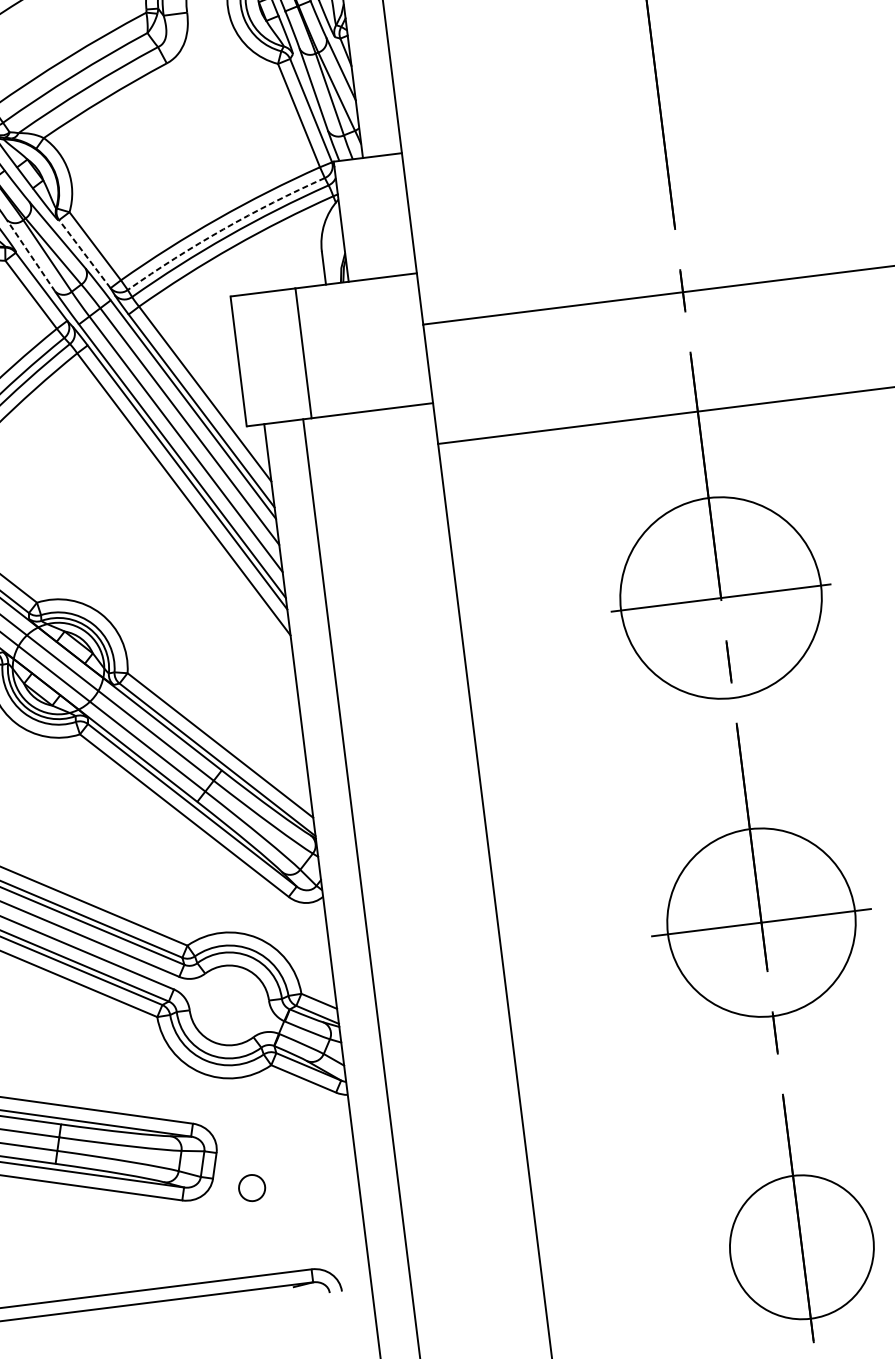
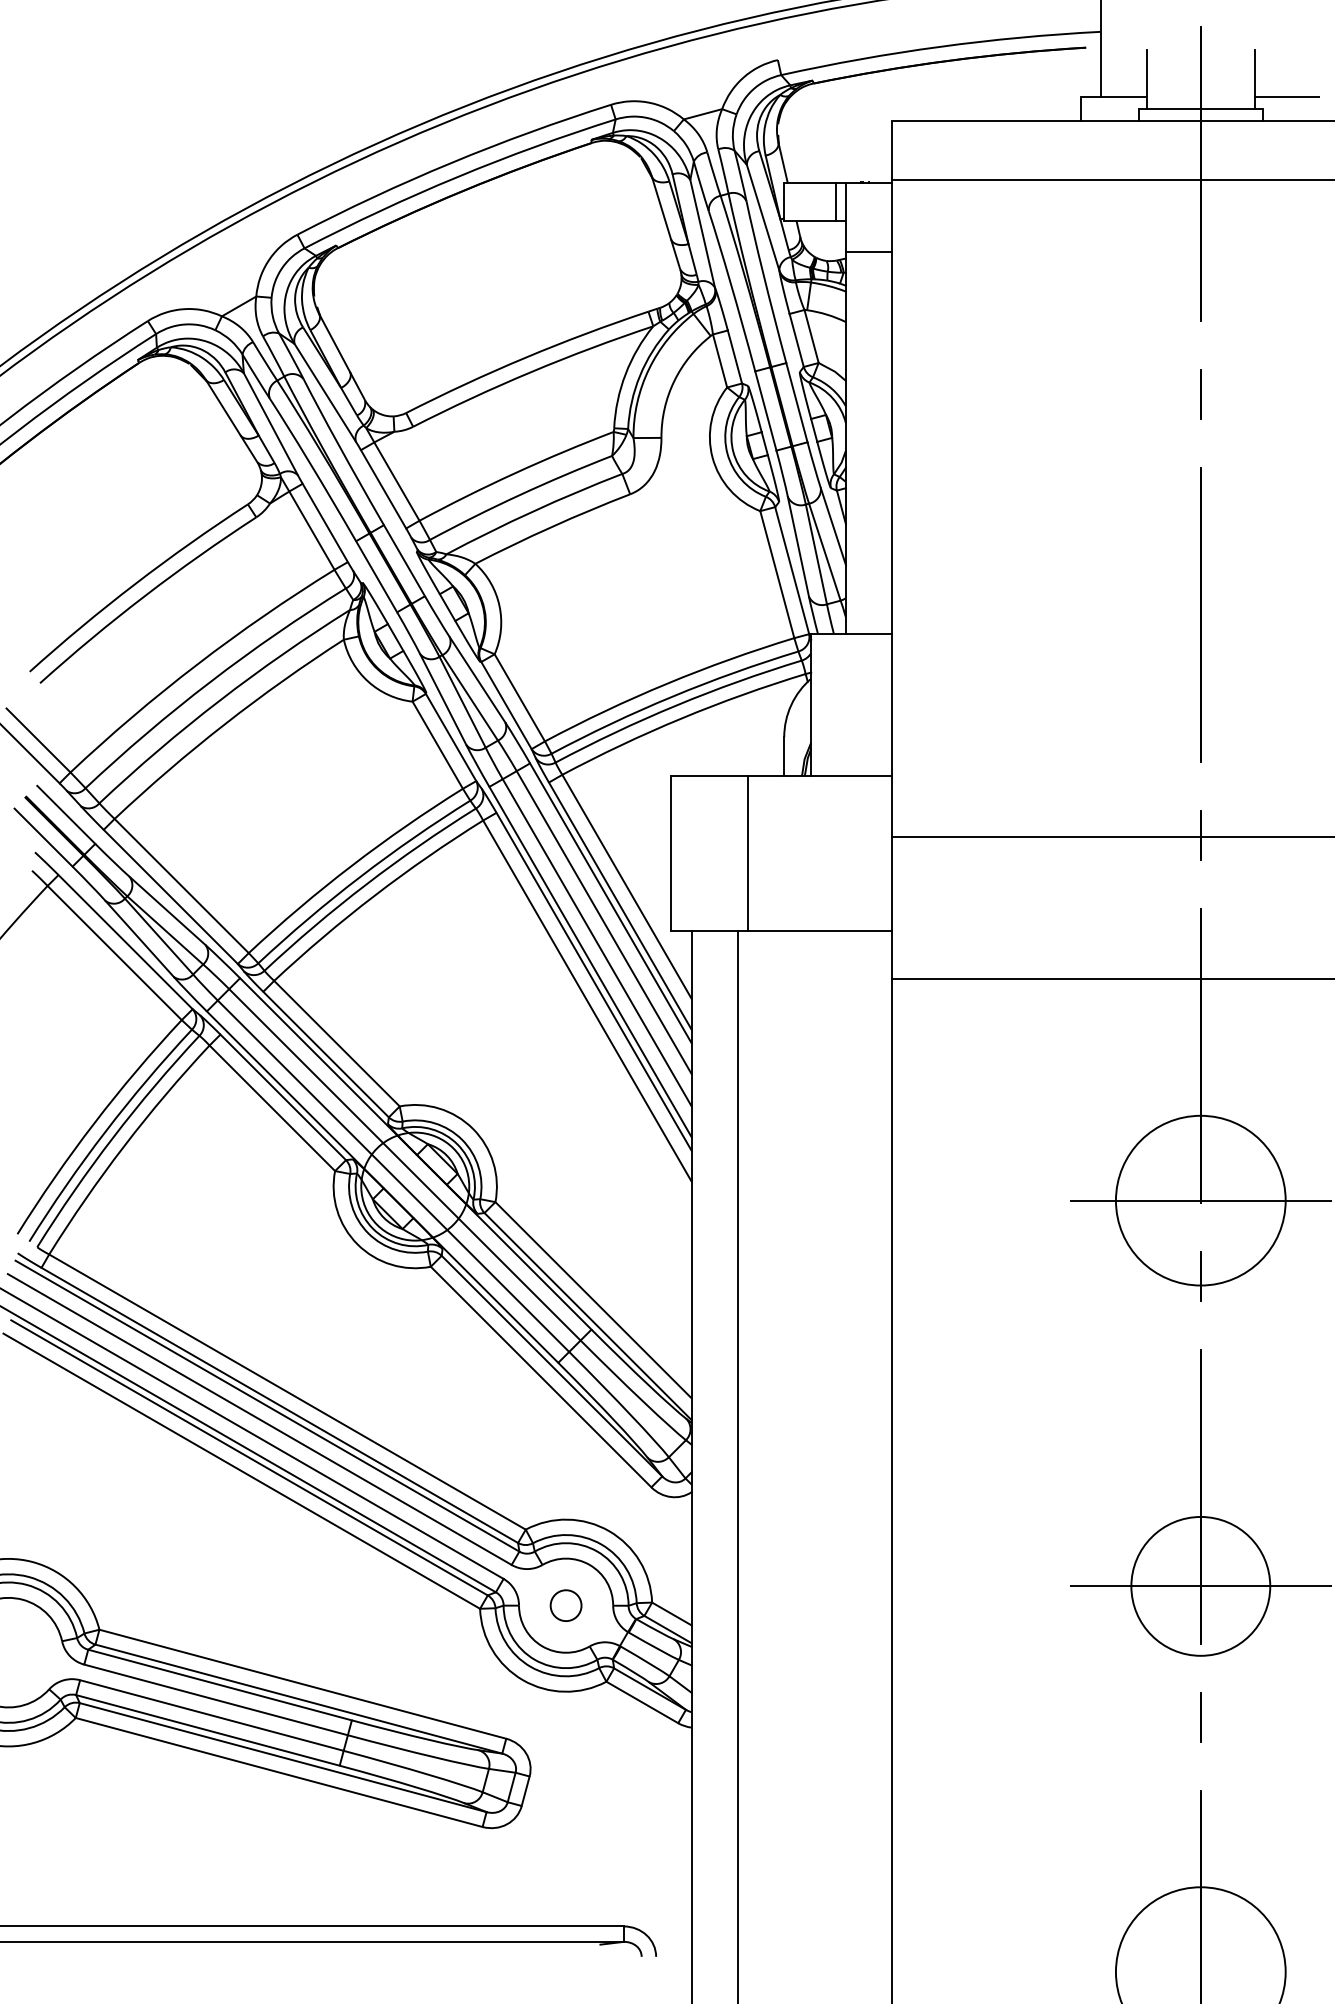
arc: (223, 229) -> (672, 696), dashed -> solid
line: (84, 254) -> (506, 705), dashed -> solid
line: (31, 255) -> (443, 699), dashed -> solid
circle: (720, 597) -> (1200, 1200), size x0.71
circle: (761, 921) -> (1200, 1585), size x0.62
circle: (251, 1187) -> (565, 1605), moved

